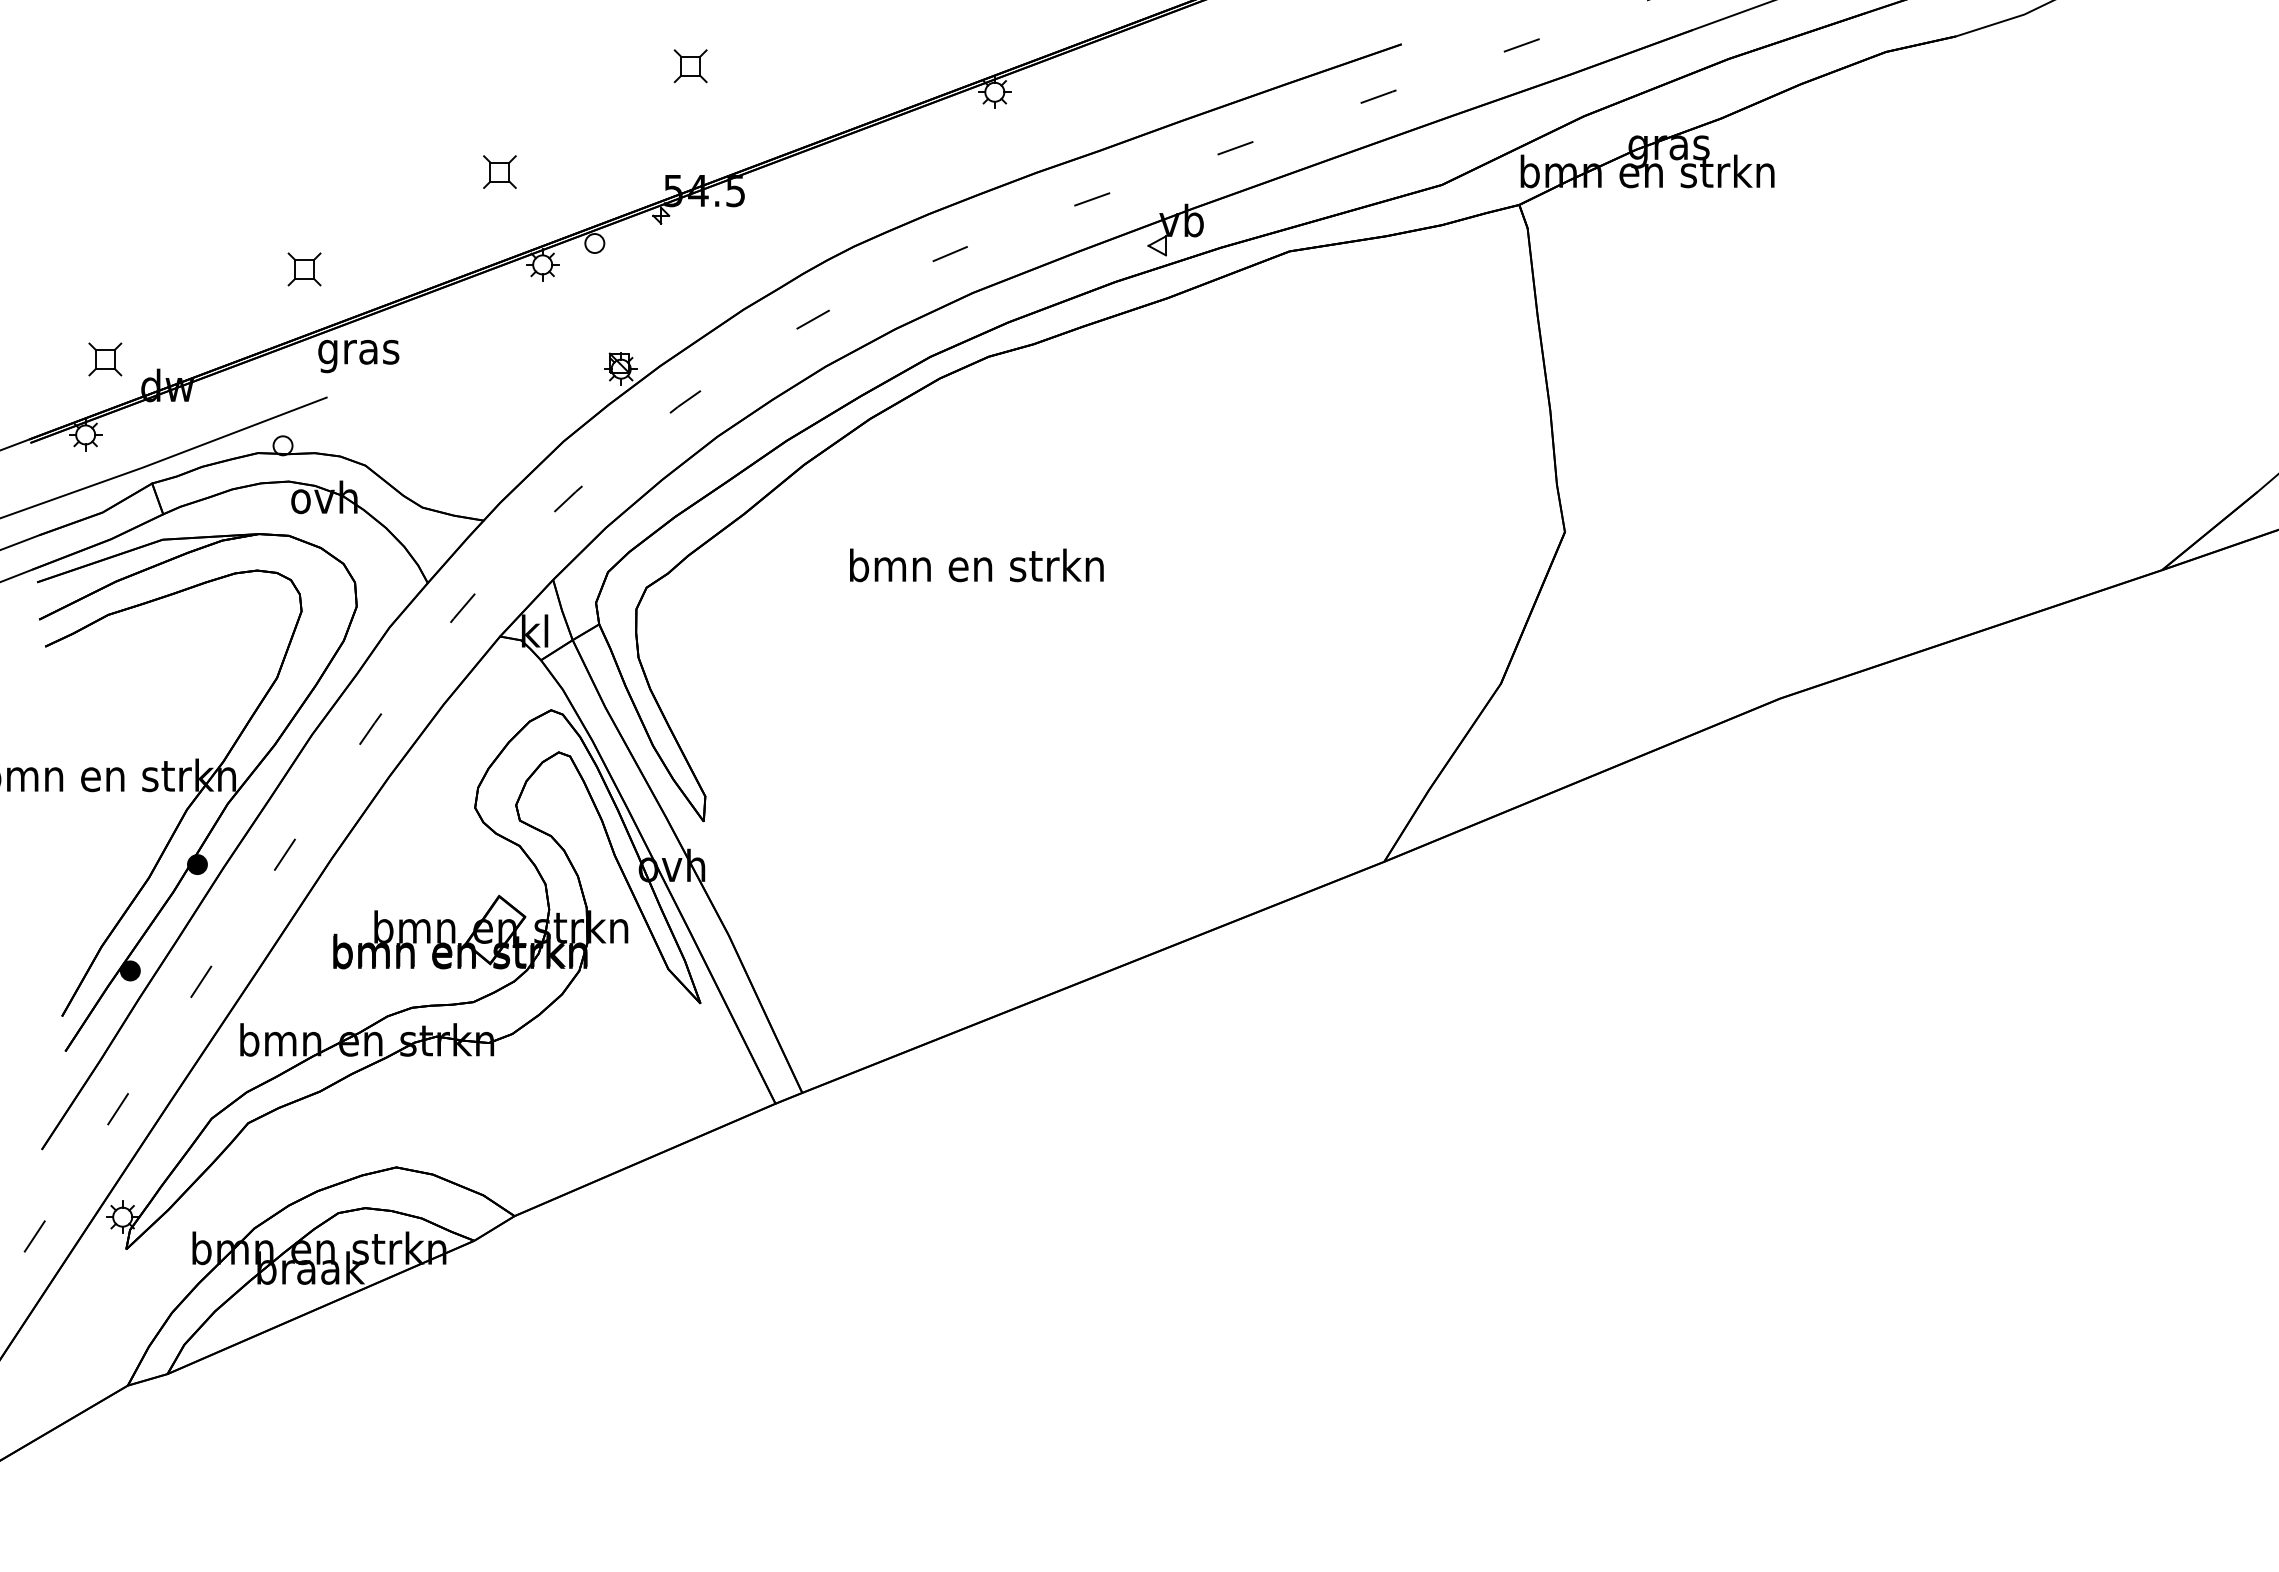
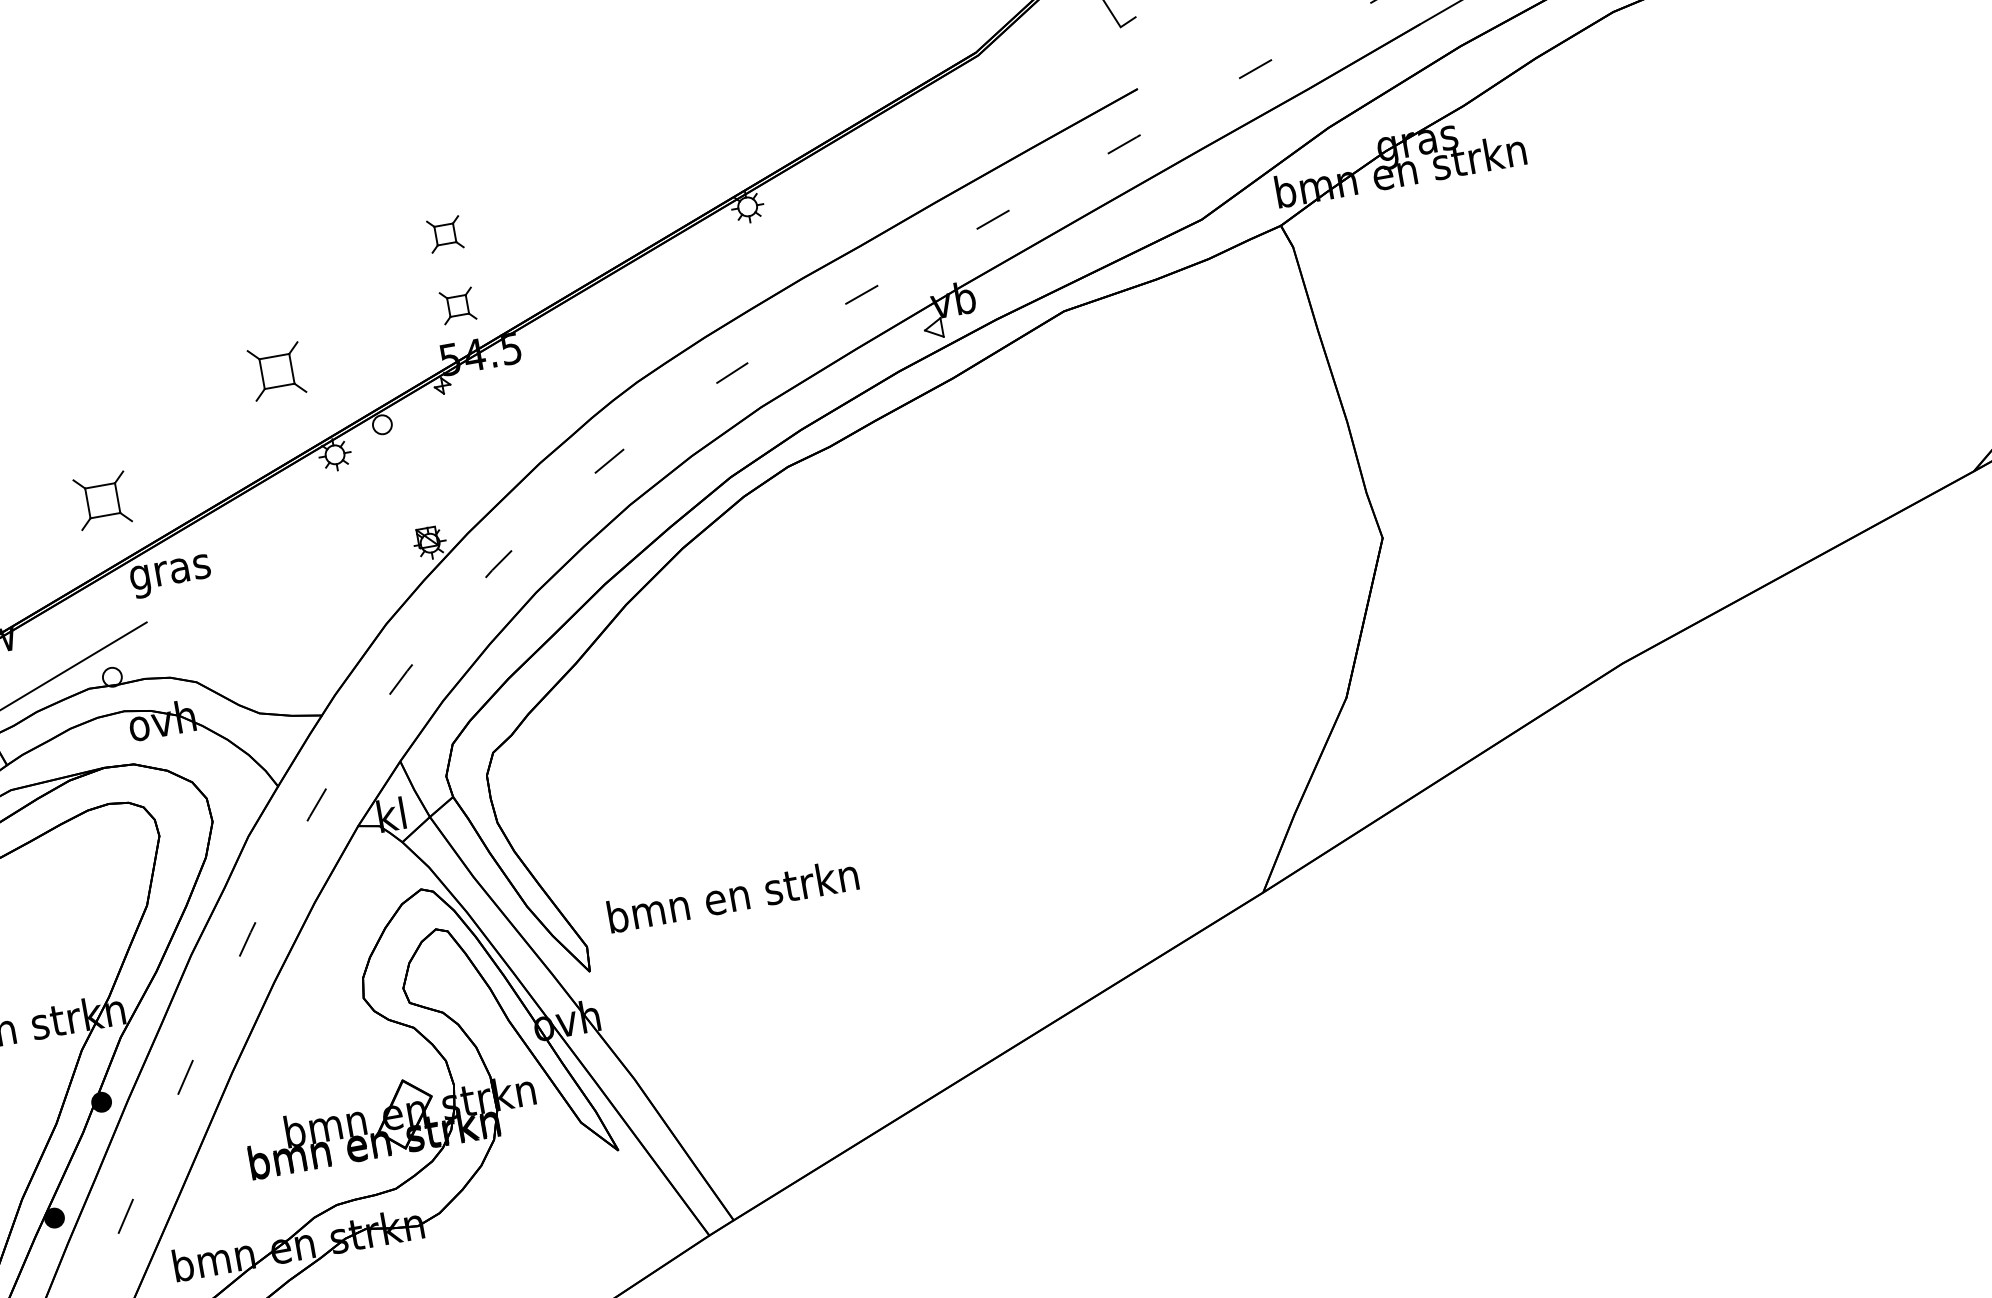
part: (690, 139) -> (457, 306), added
part: (499, 171) -> (276, 370), size x1.6
part: (304, 269) -> (102, 500), size x1.6
text: (976, 565) -> (732, 895), moved

